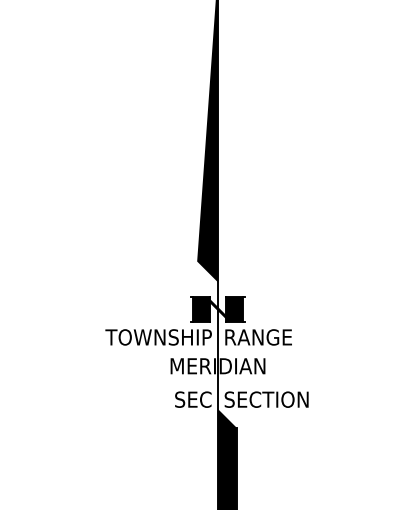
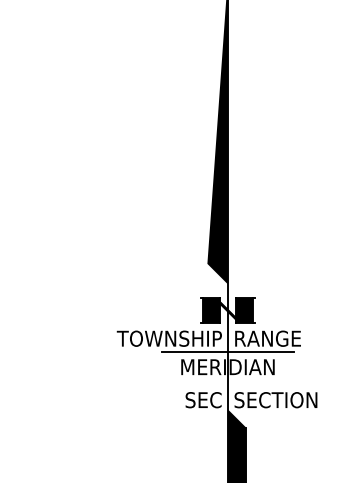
line: (217, 350) -> (227, 351), added

